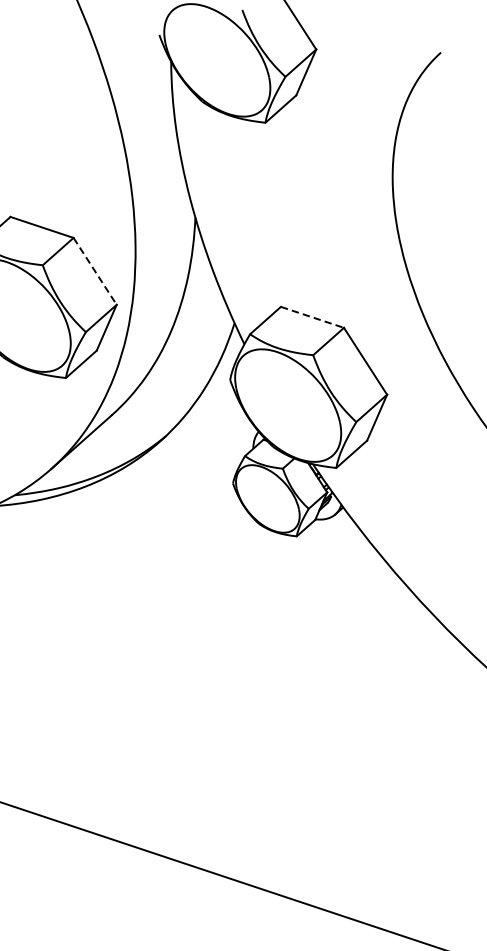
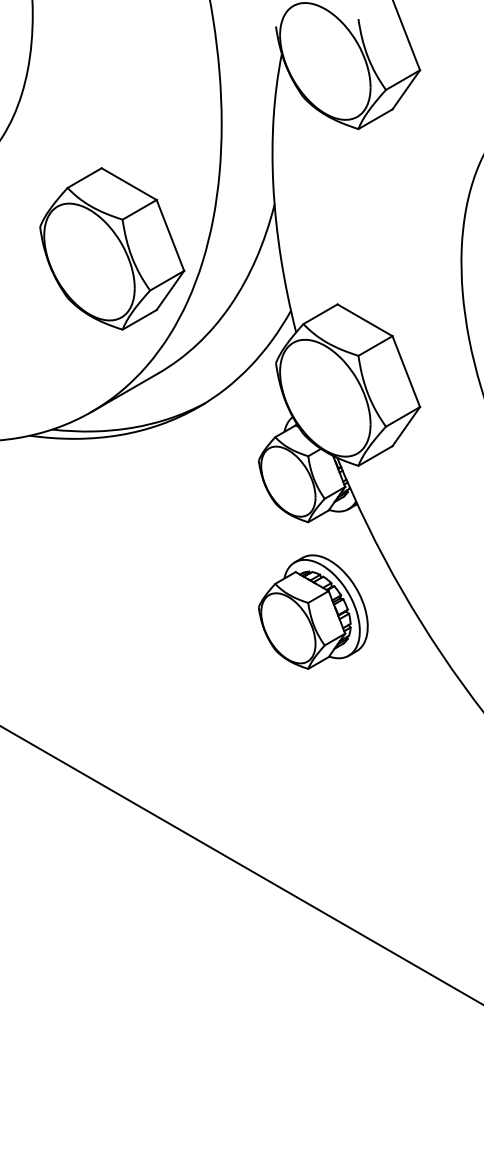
line: (95, 271) -> (170, 235), dashed -> solid
line: (312, 317) -> (365, 320), dashed -> solid
part: (320, 626) -> (313, 611), added

